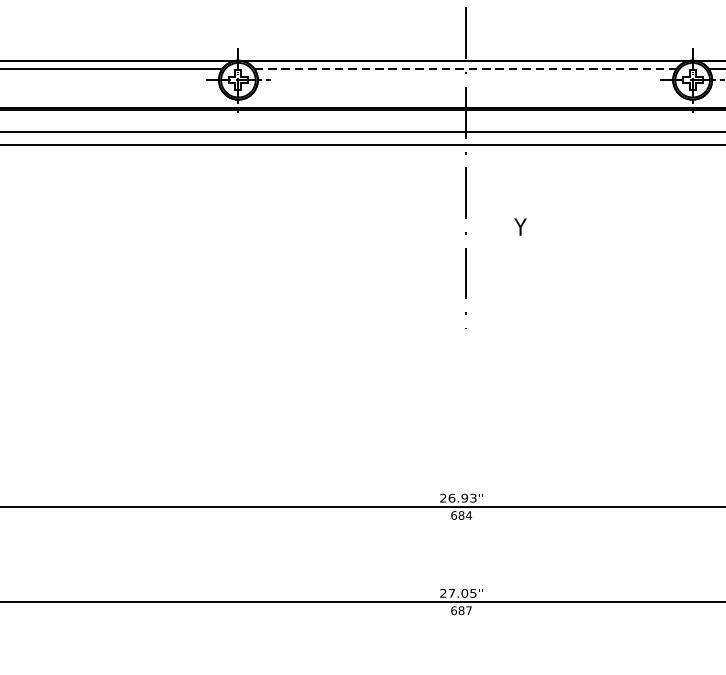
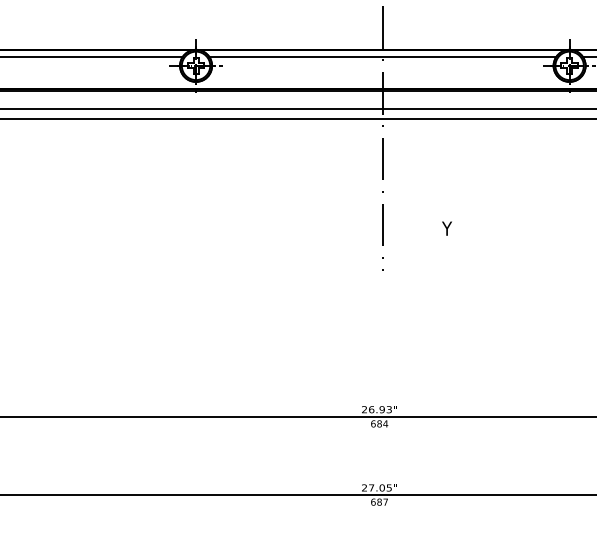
line: (466, 70) -> (383, 57), dashed -> solid
text: (519, 226) -> (446, 228), moved

